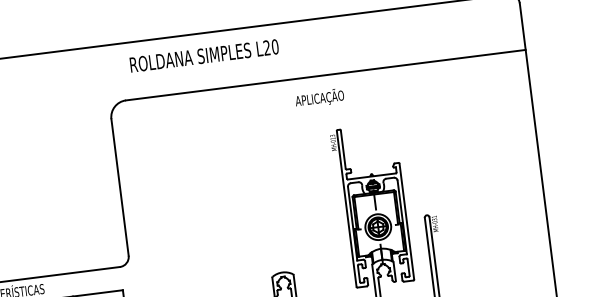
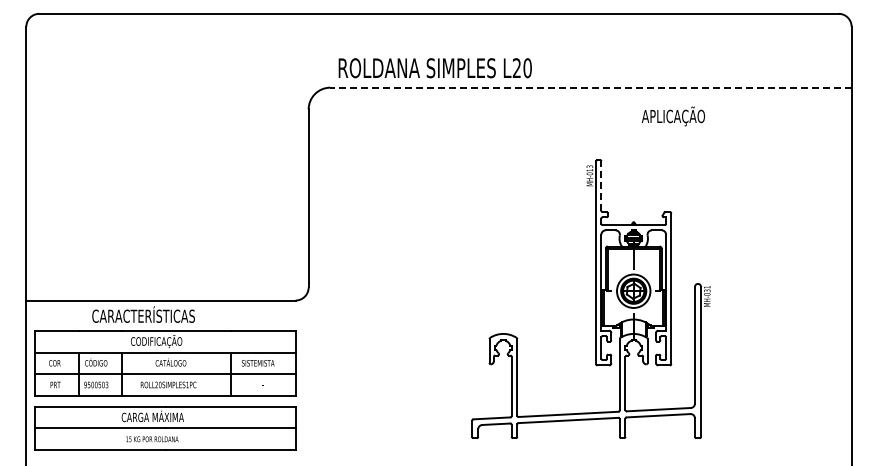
text: (203, 56) -> (434, 68), moved
line: (326, 75) -> (591, 87), solid -> dashed
text: (319, 98) -> (673, 116), moved
line: (343, 149) -> (601, 186), solid -> dashed

